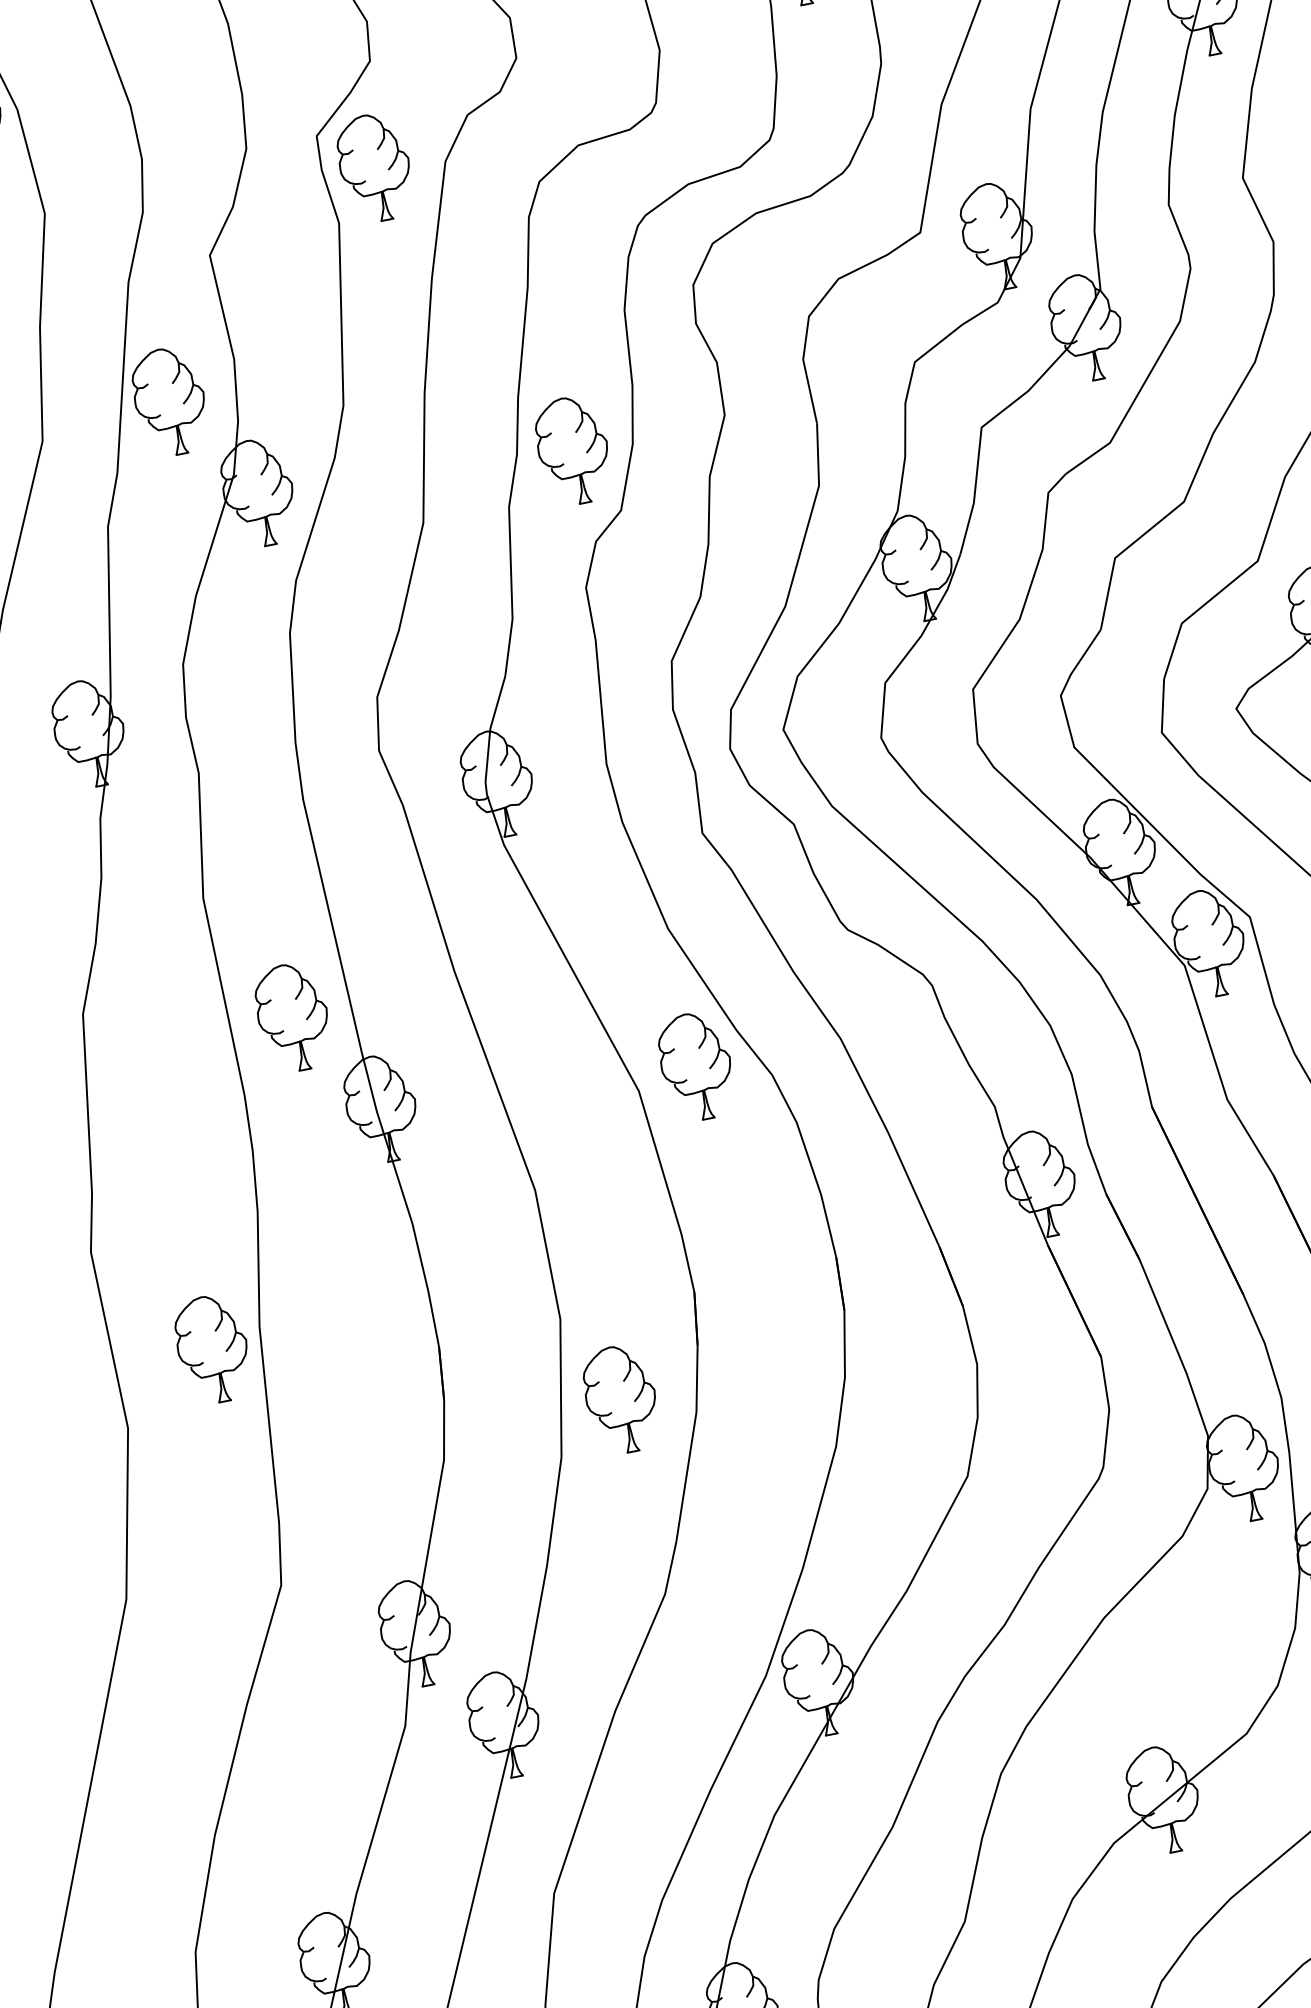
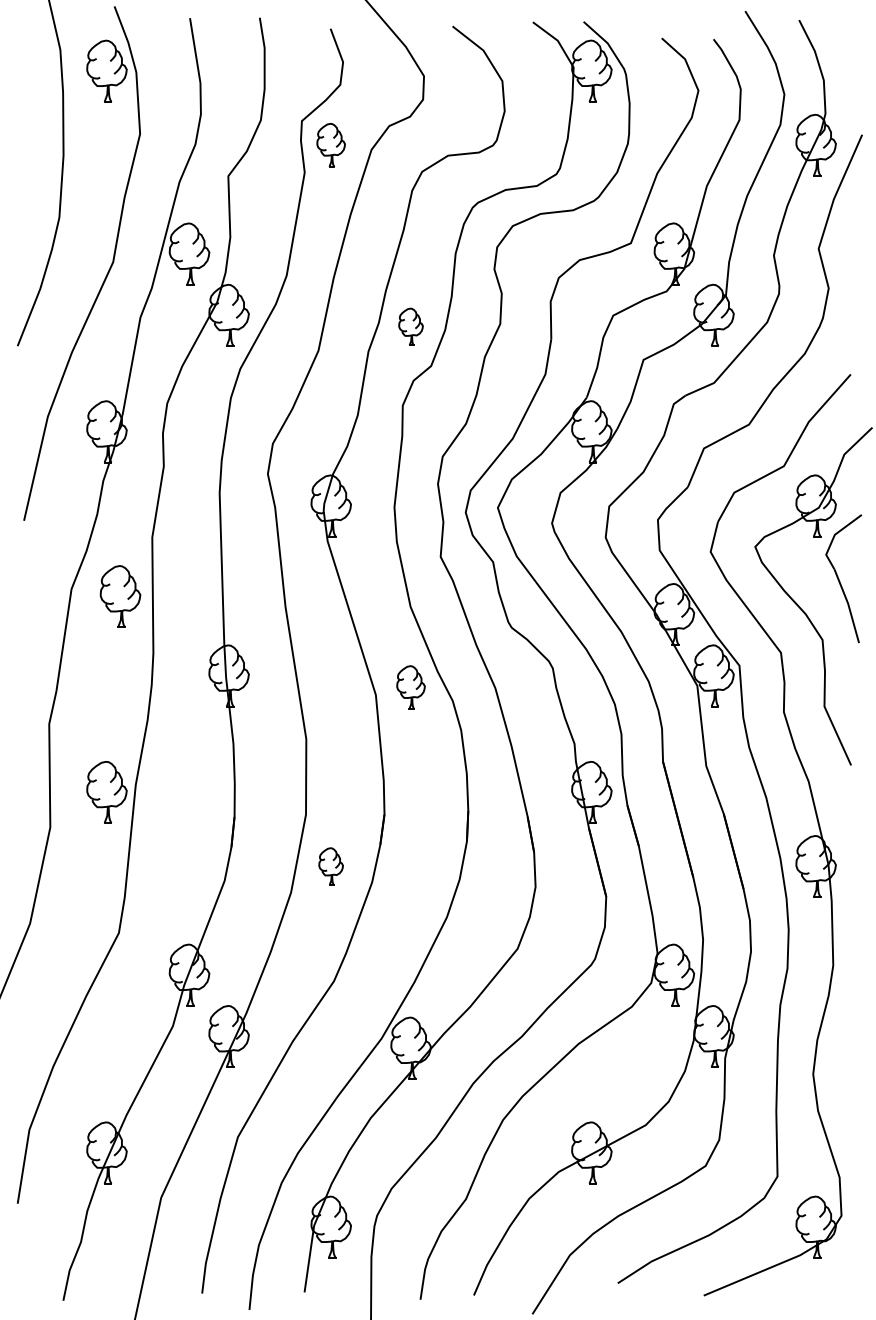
part: (373, 166) -> (330, 144), size x0.7
part: (572, 449) -> (410, 326), size x0.6
part: (293, 1017) -> (120, 596), moved
part: (695, 1066) -> (410, 687), size x0.7
part: (619, 1399) -> (330, 866), size x0.6

